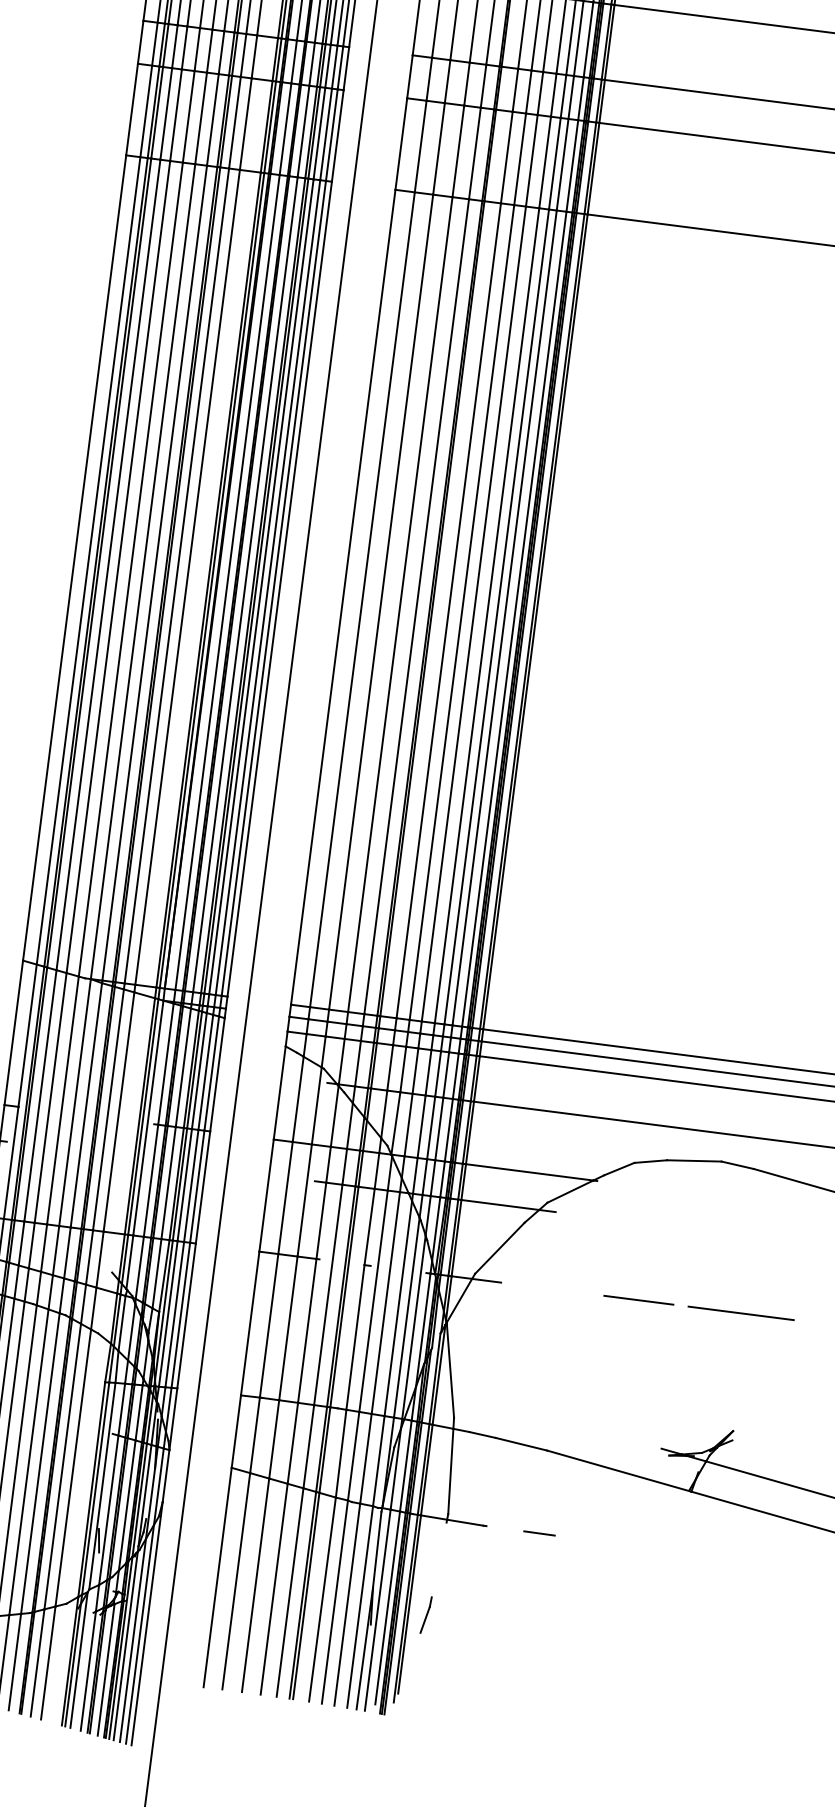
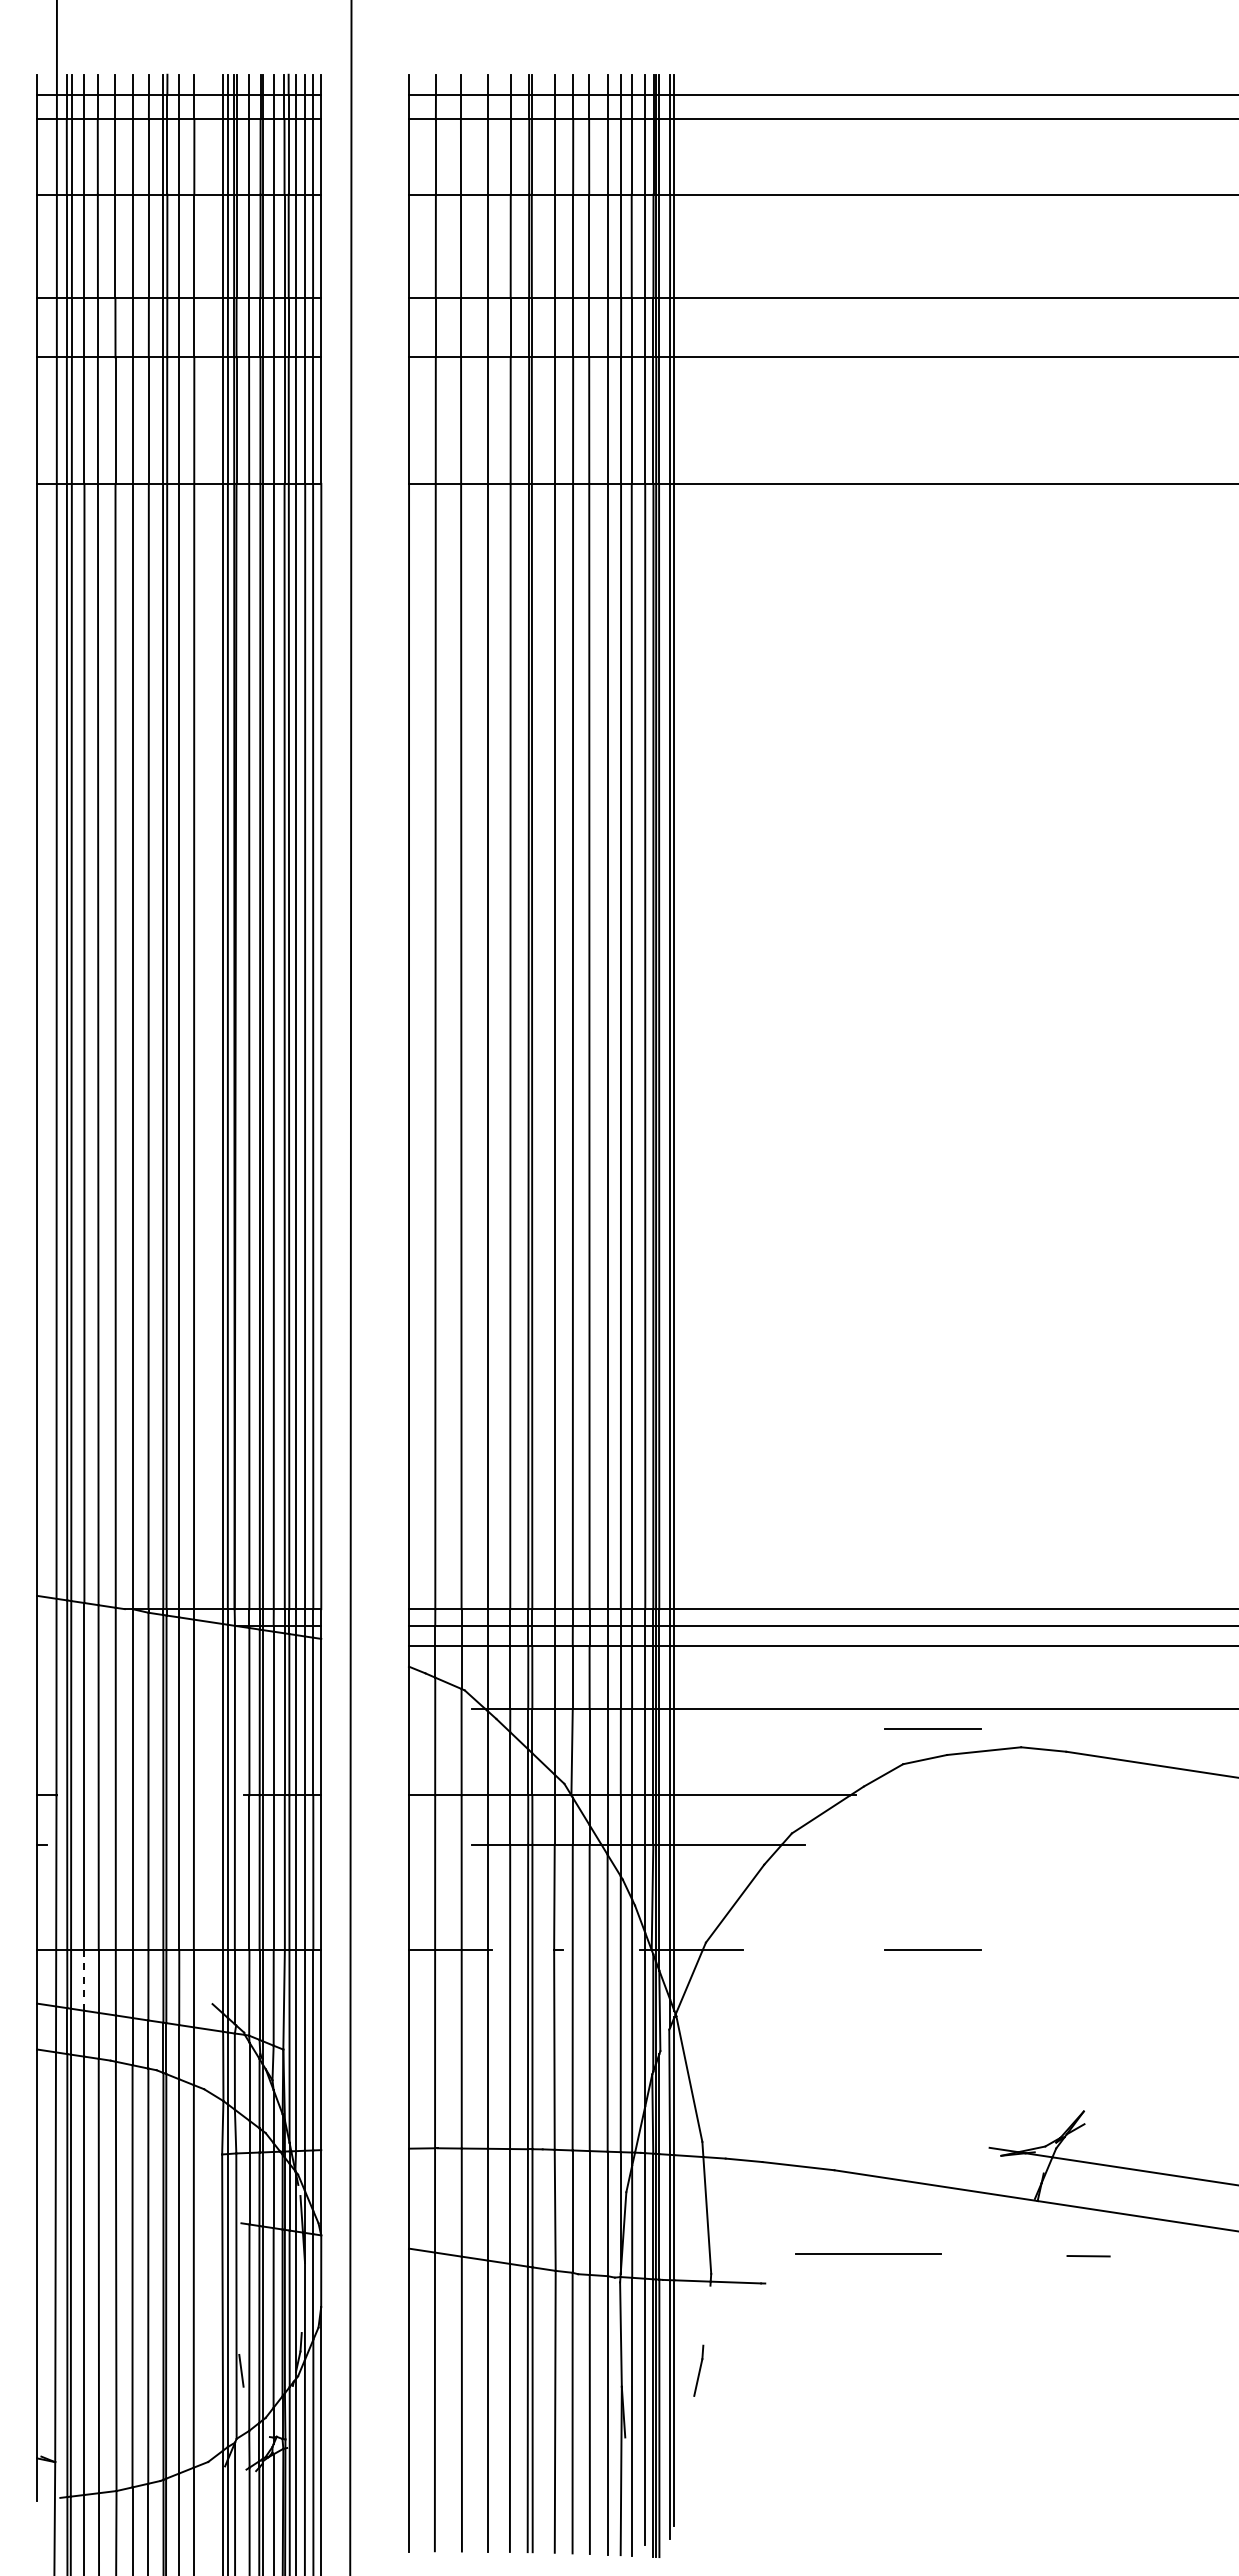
line: (659, 1139) -> (932, 1728), added
line: (21, 1243) -> (84, 1980), solid -> dashed
line: (741, 1312) -> (868, 2253), moved
line: (539, 1533) -> (1088, 2256), moved
part: (425, 1614) -> (698, 2370), moved

